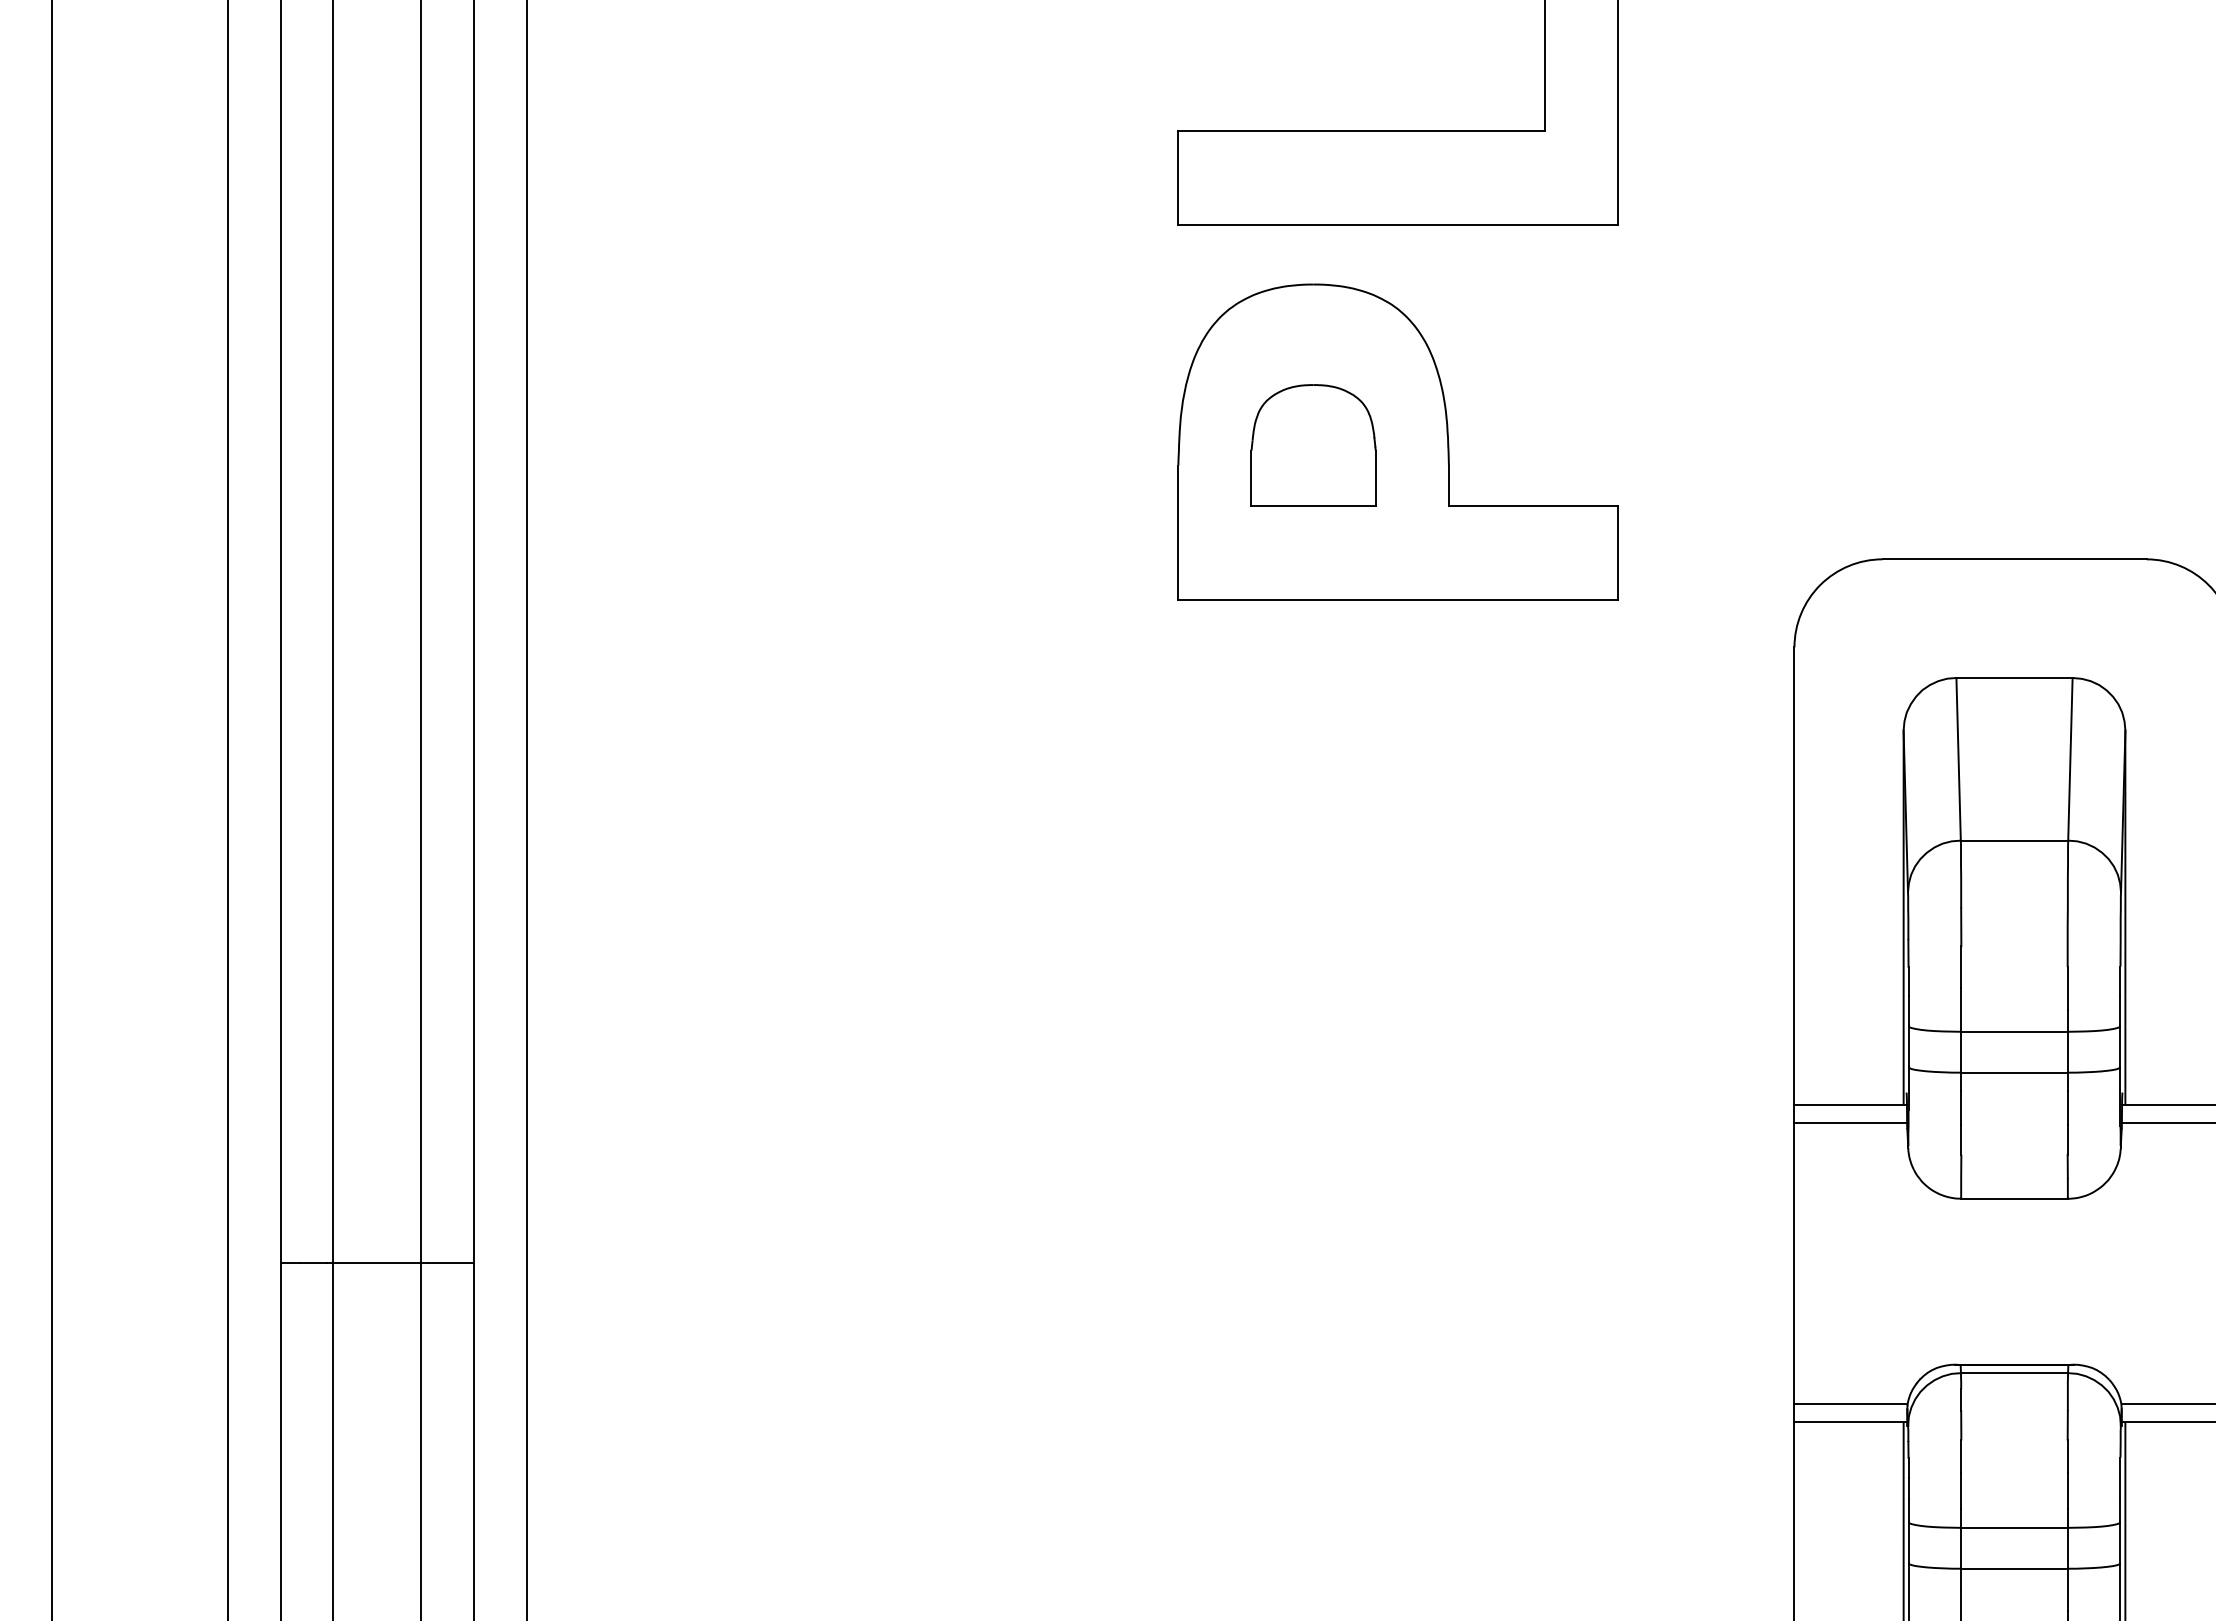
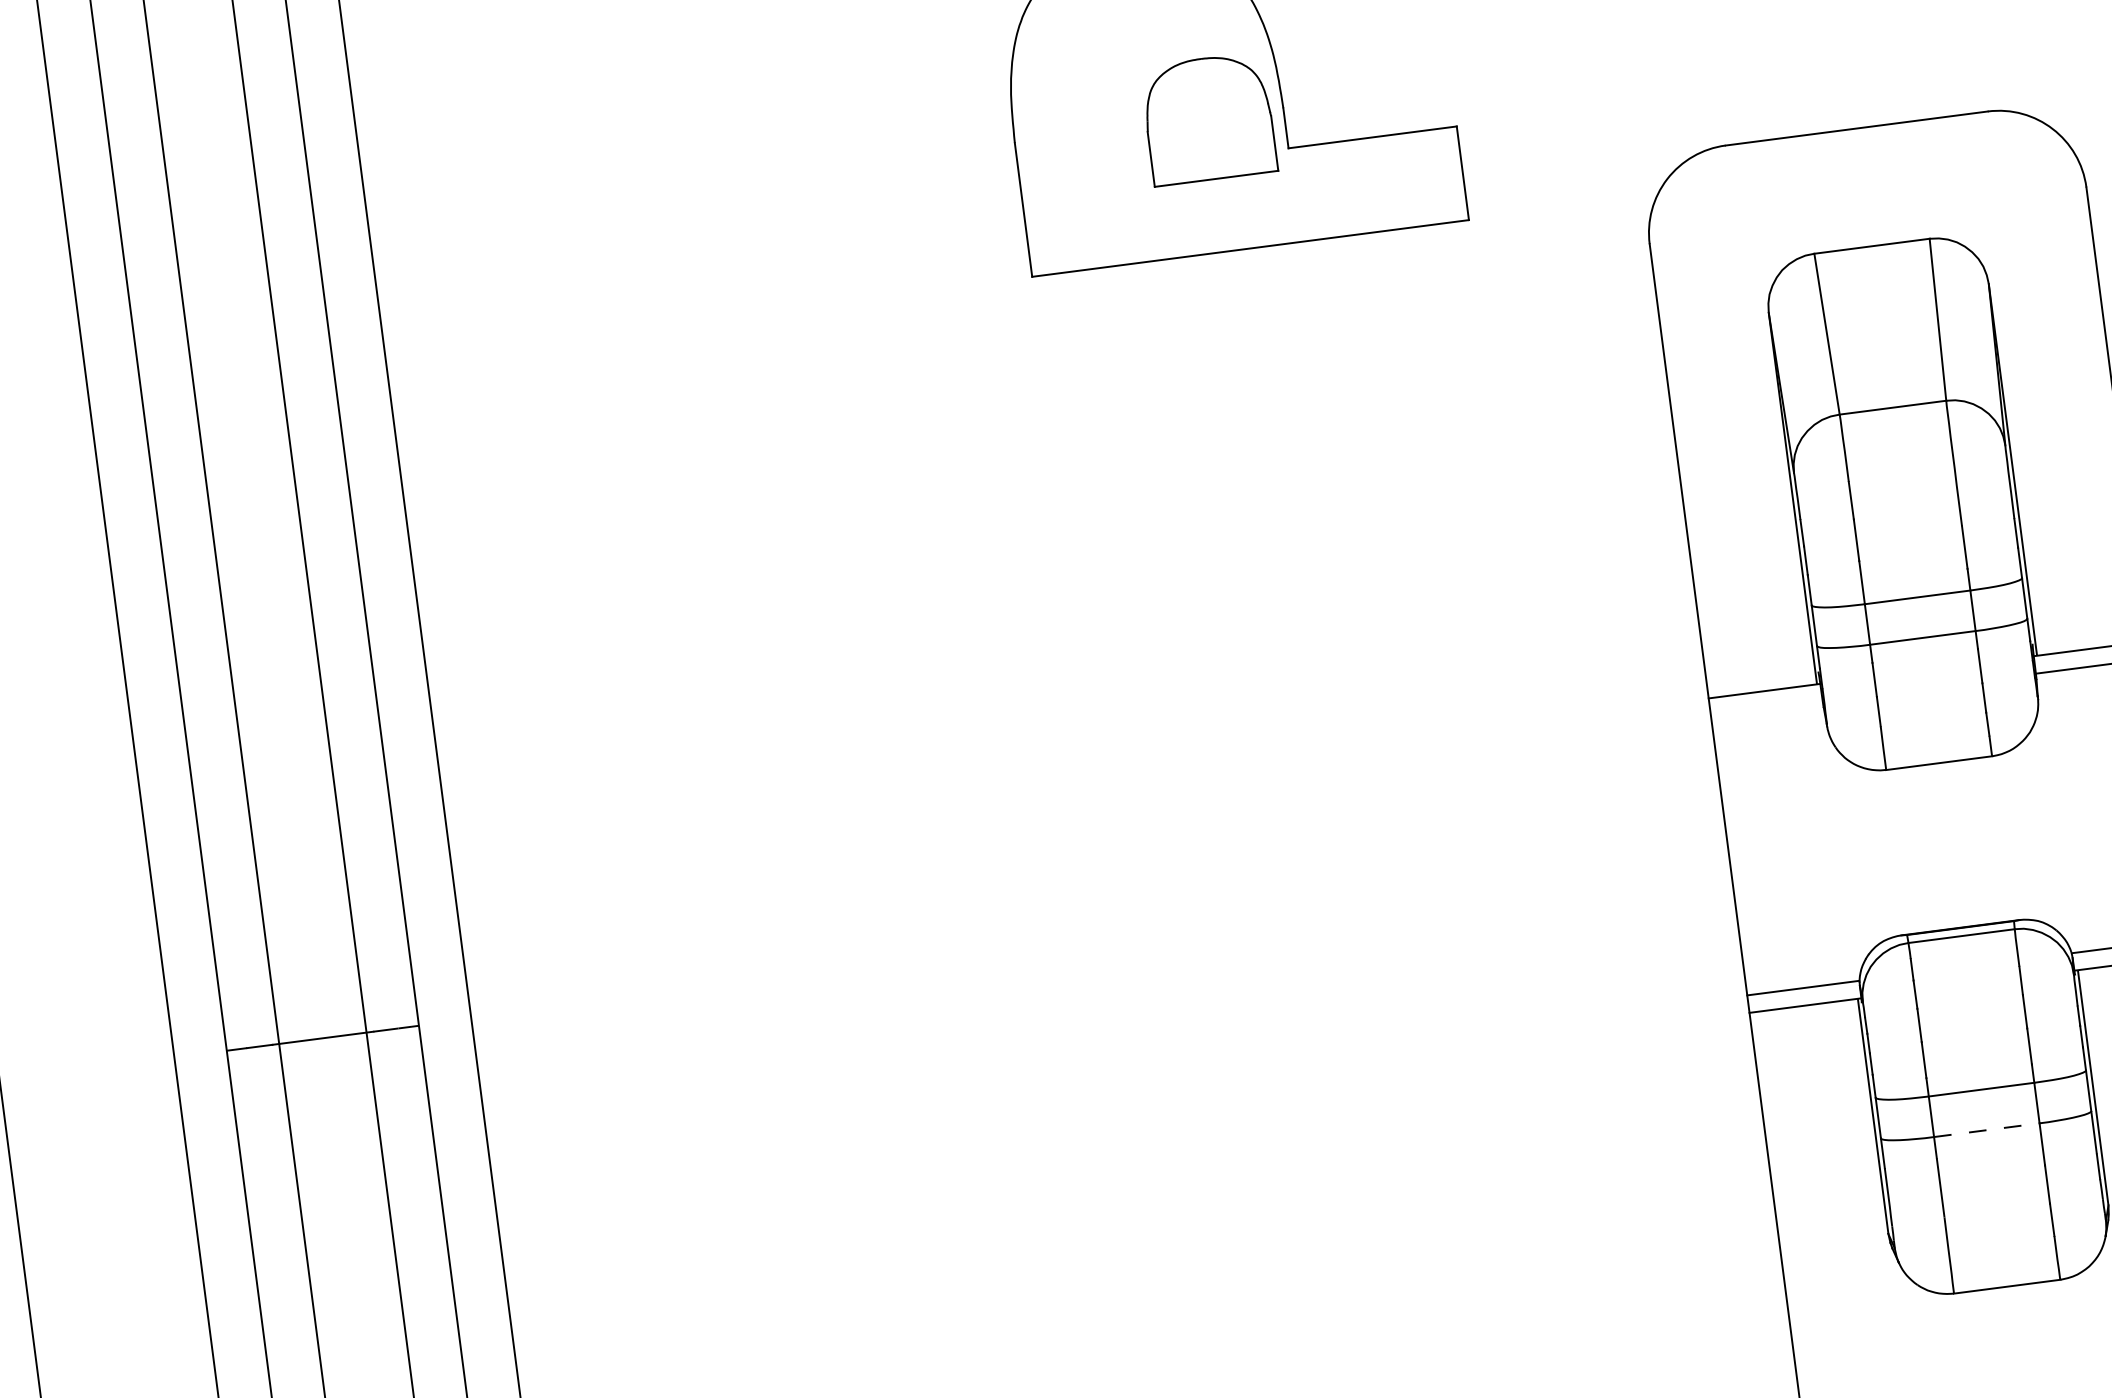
part: (1313, 445) -> (1208, 119), moved
line: (1850, 1122) -> (1766, 708), removed
line: (2015, 1568) -> (1987, 1129), solid -> dashed

